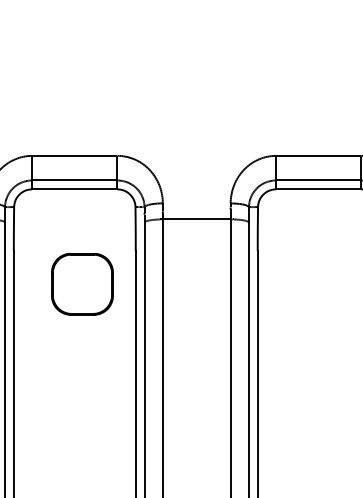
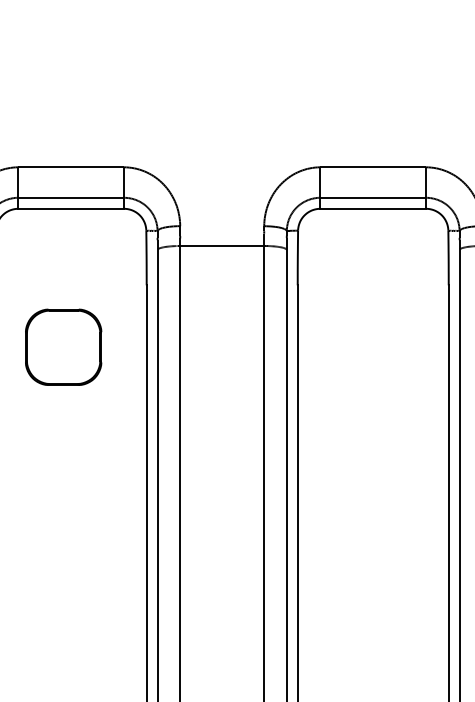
part: (82, 283) -> (63, 346), moved

